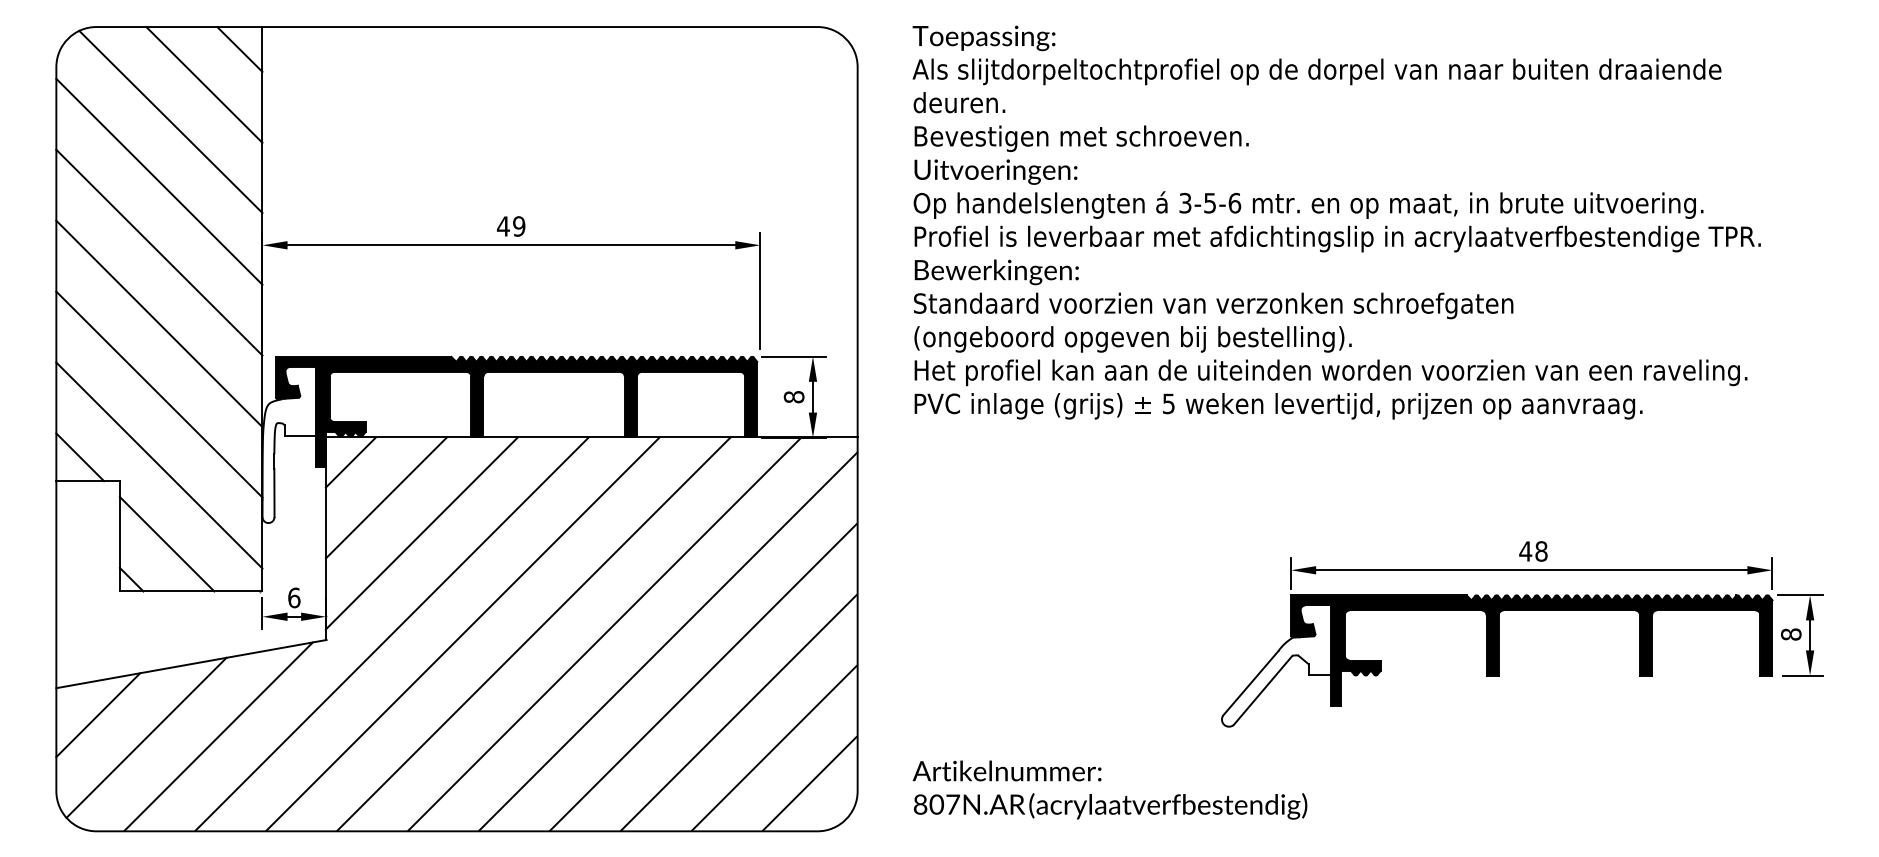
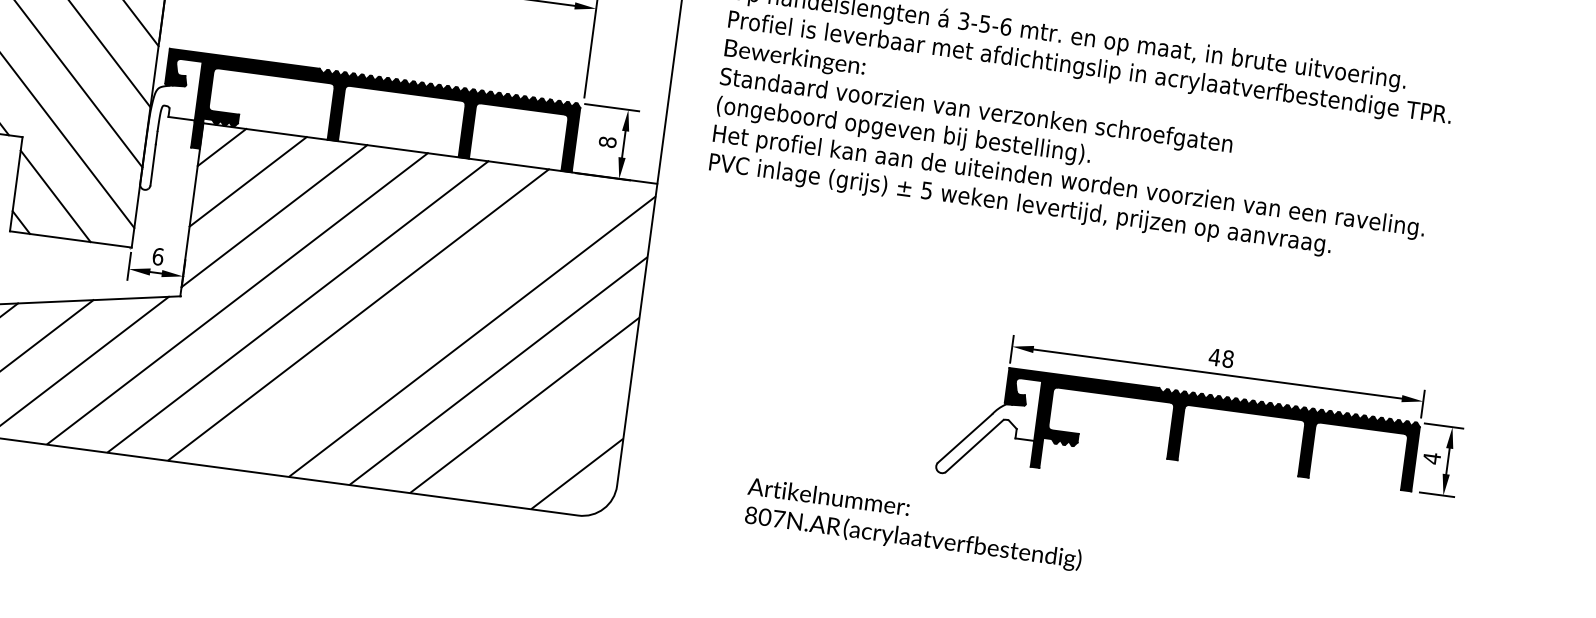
line: (604, 633) -> (418, 322), removed
text: (1791, 634) -> (1432, 458), 8 -> 4
line: (774, 748) -> (550, 439), removed
text: (1109, 789) -> (914, 524), moved

